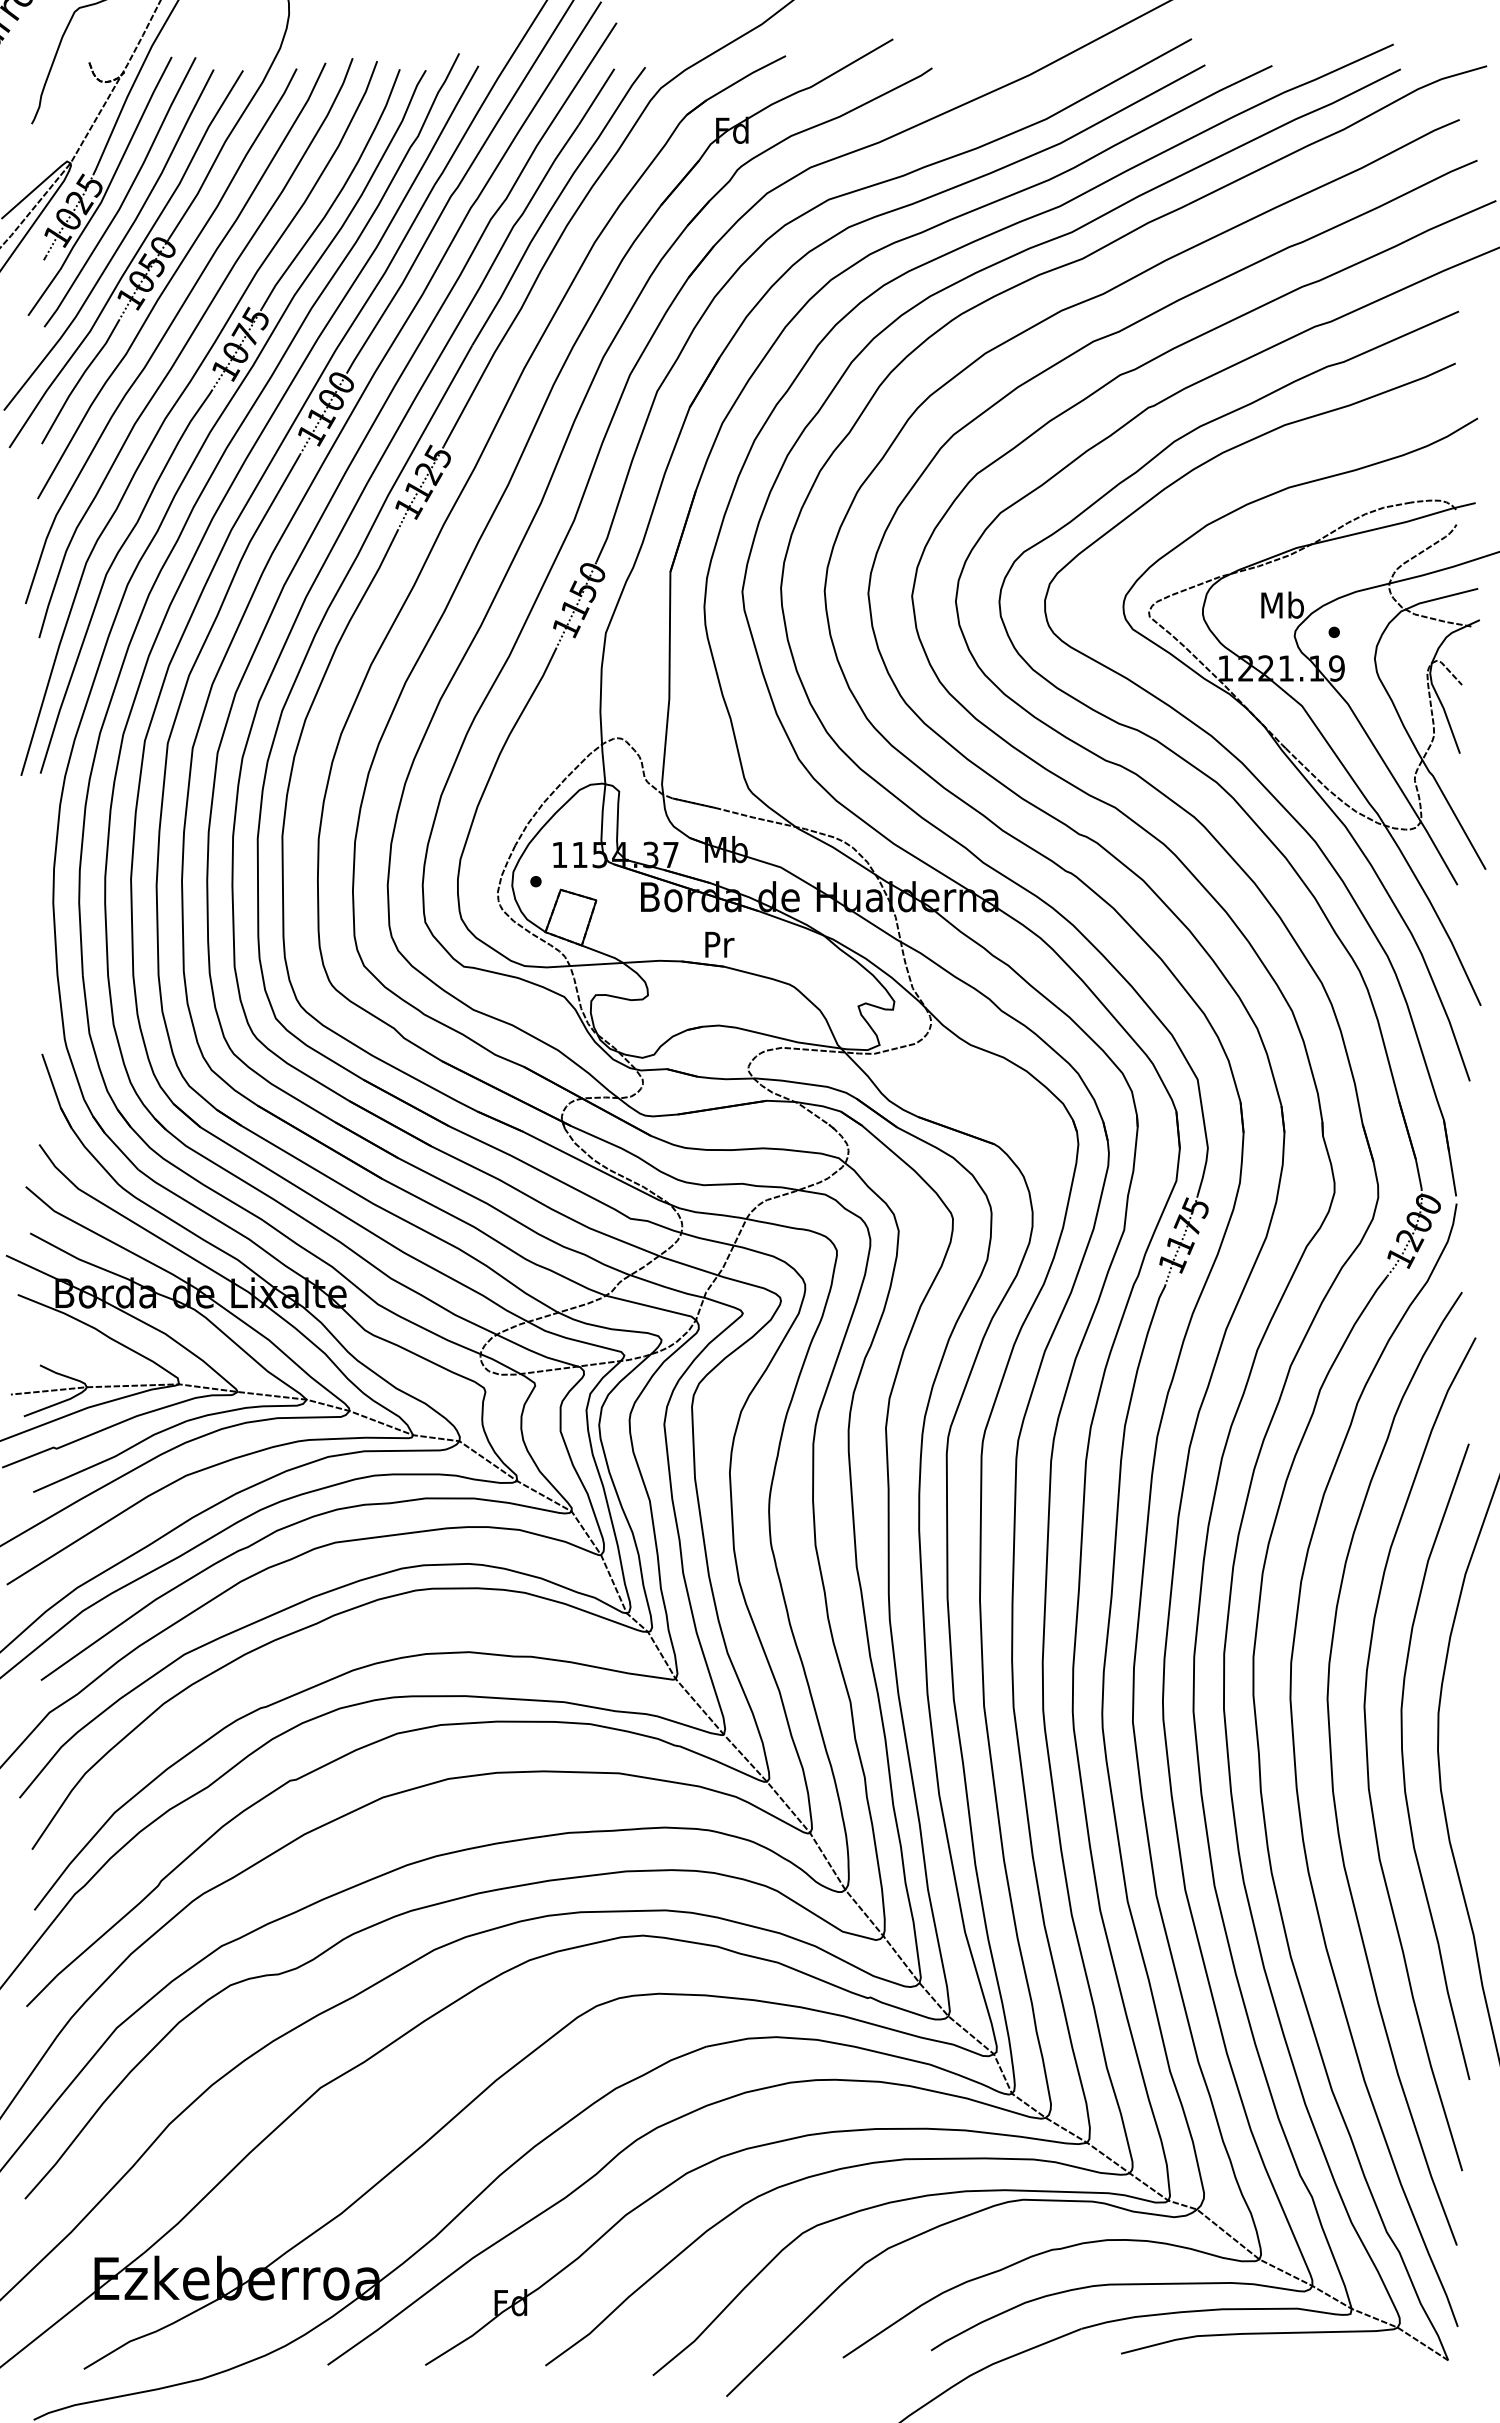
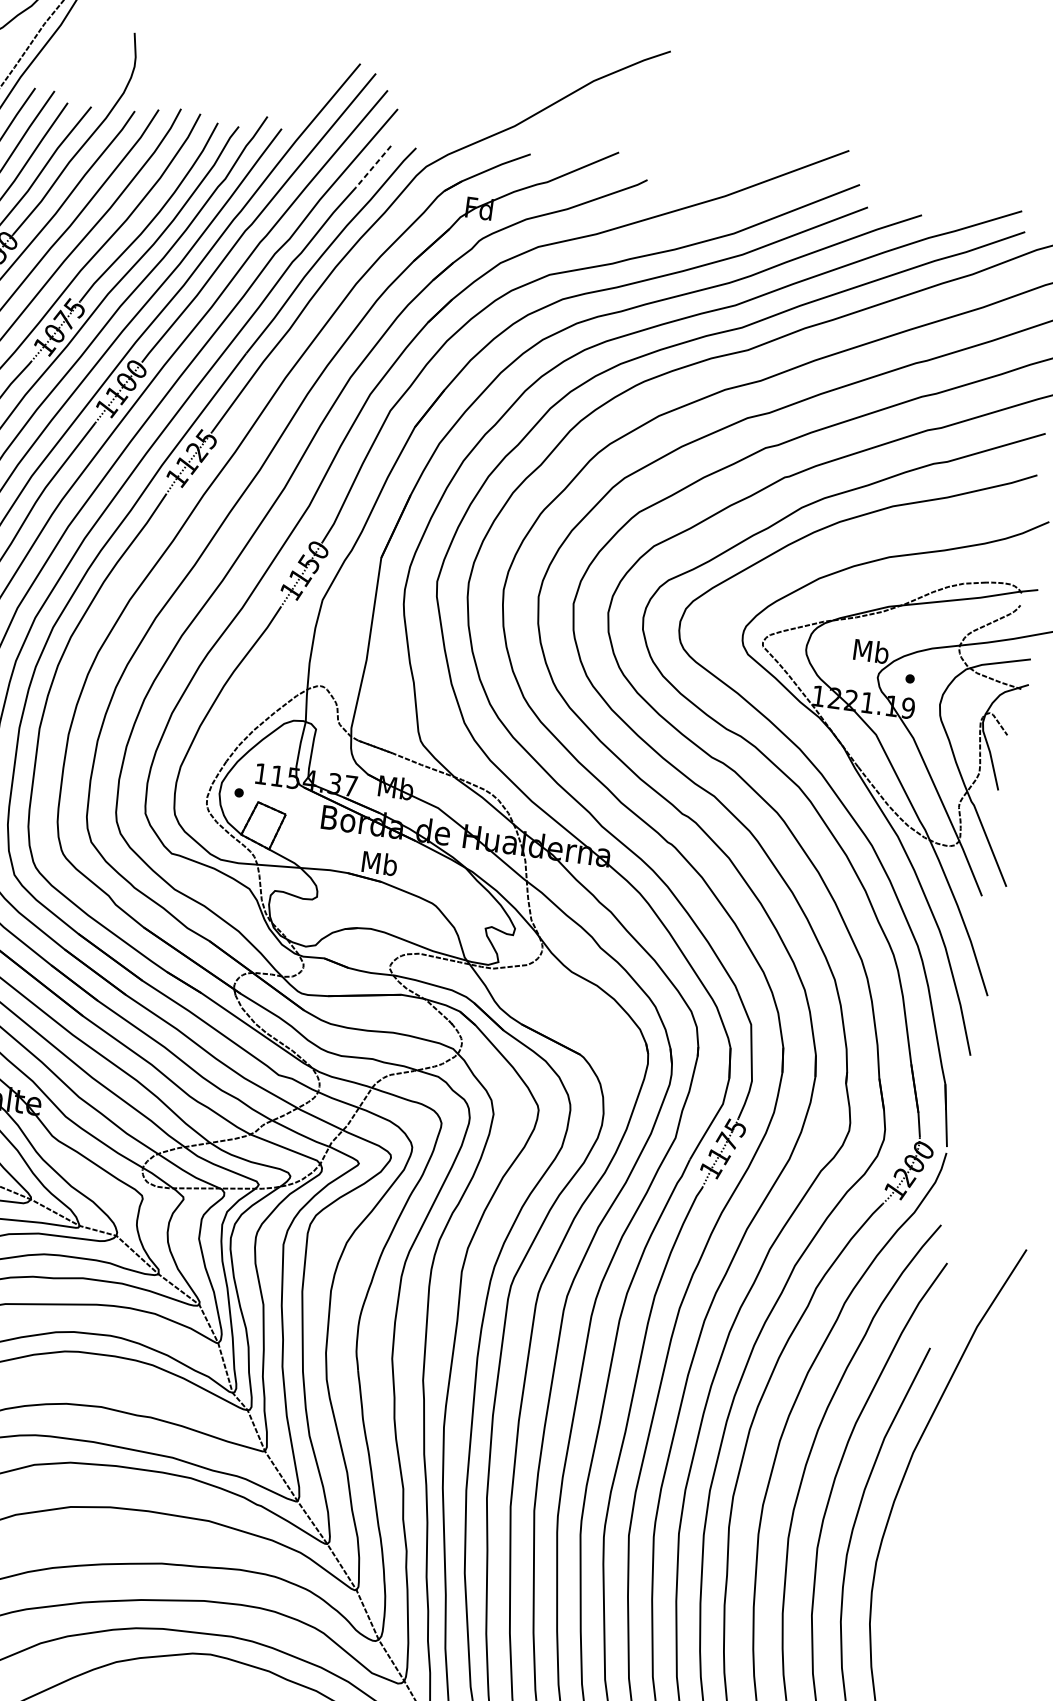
line: (596, 97) -> (373, 167), solid -> dashed
text: (718, 944) -> (379, 863), Pr -> Mb

